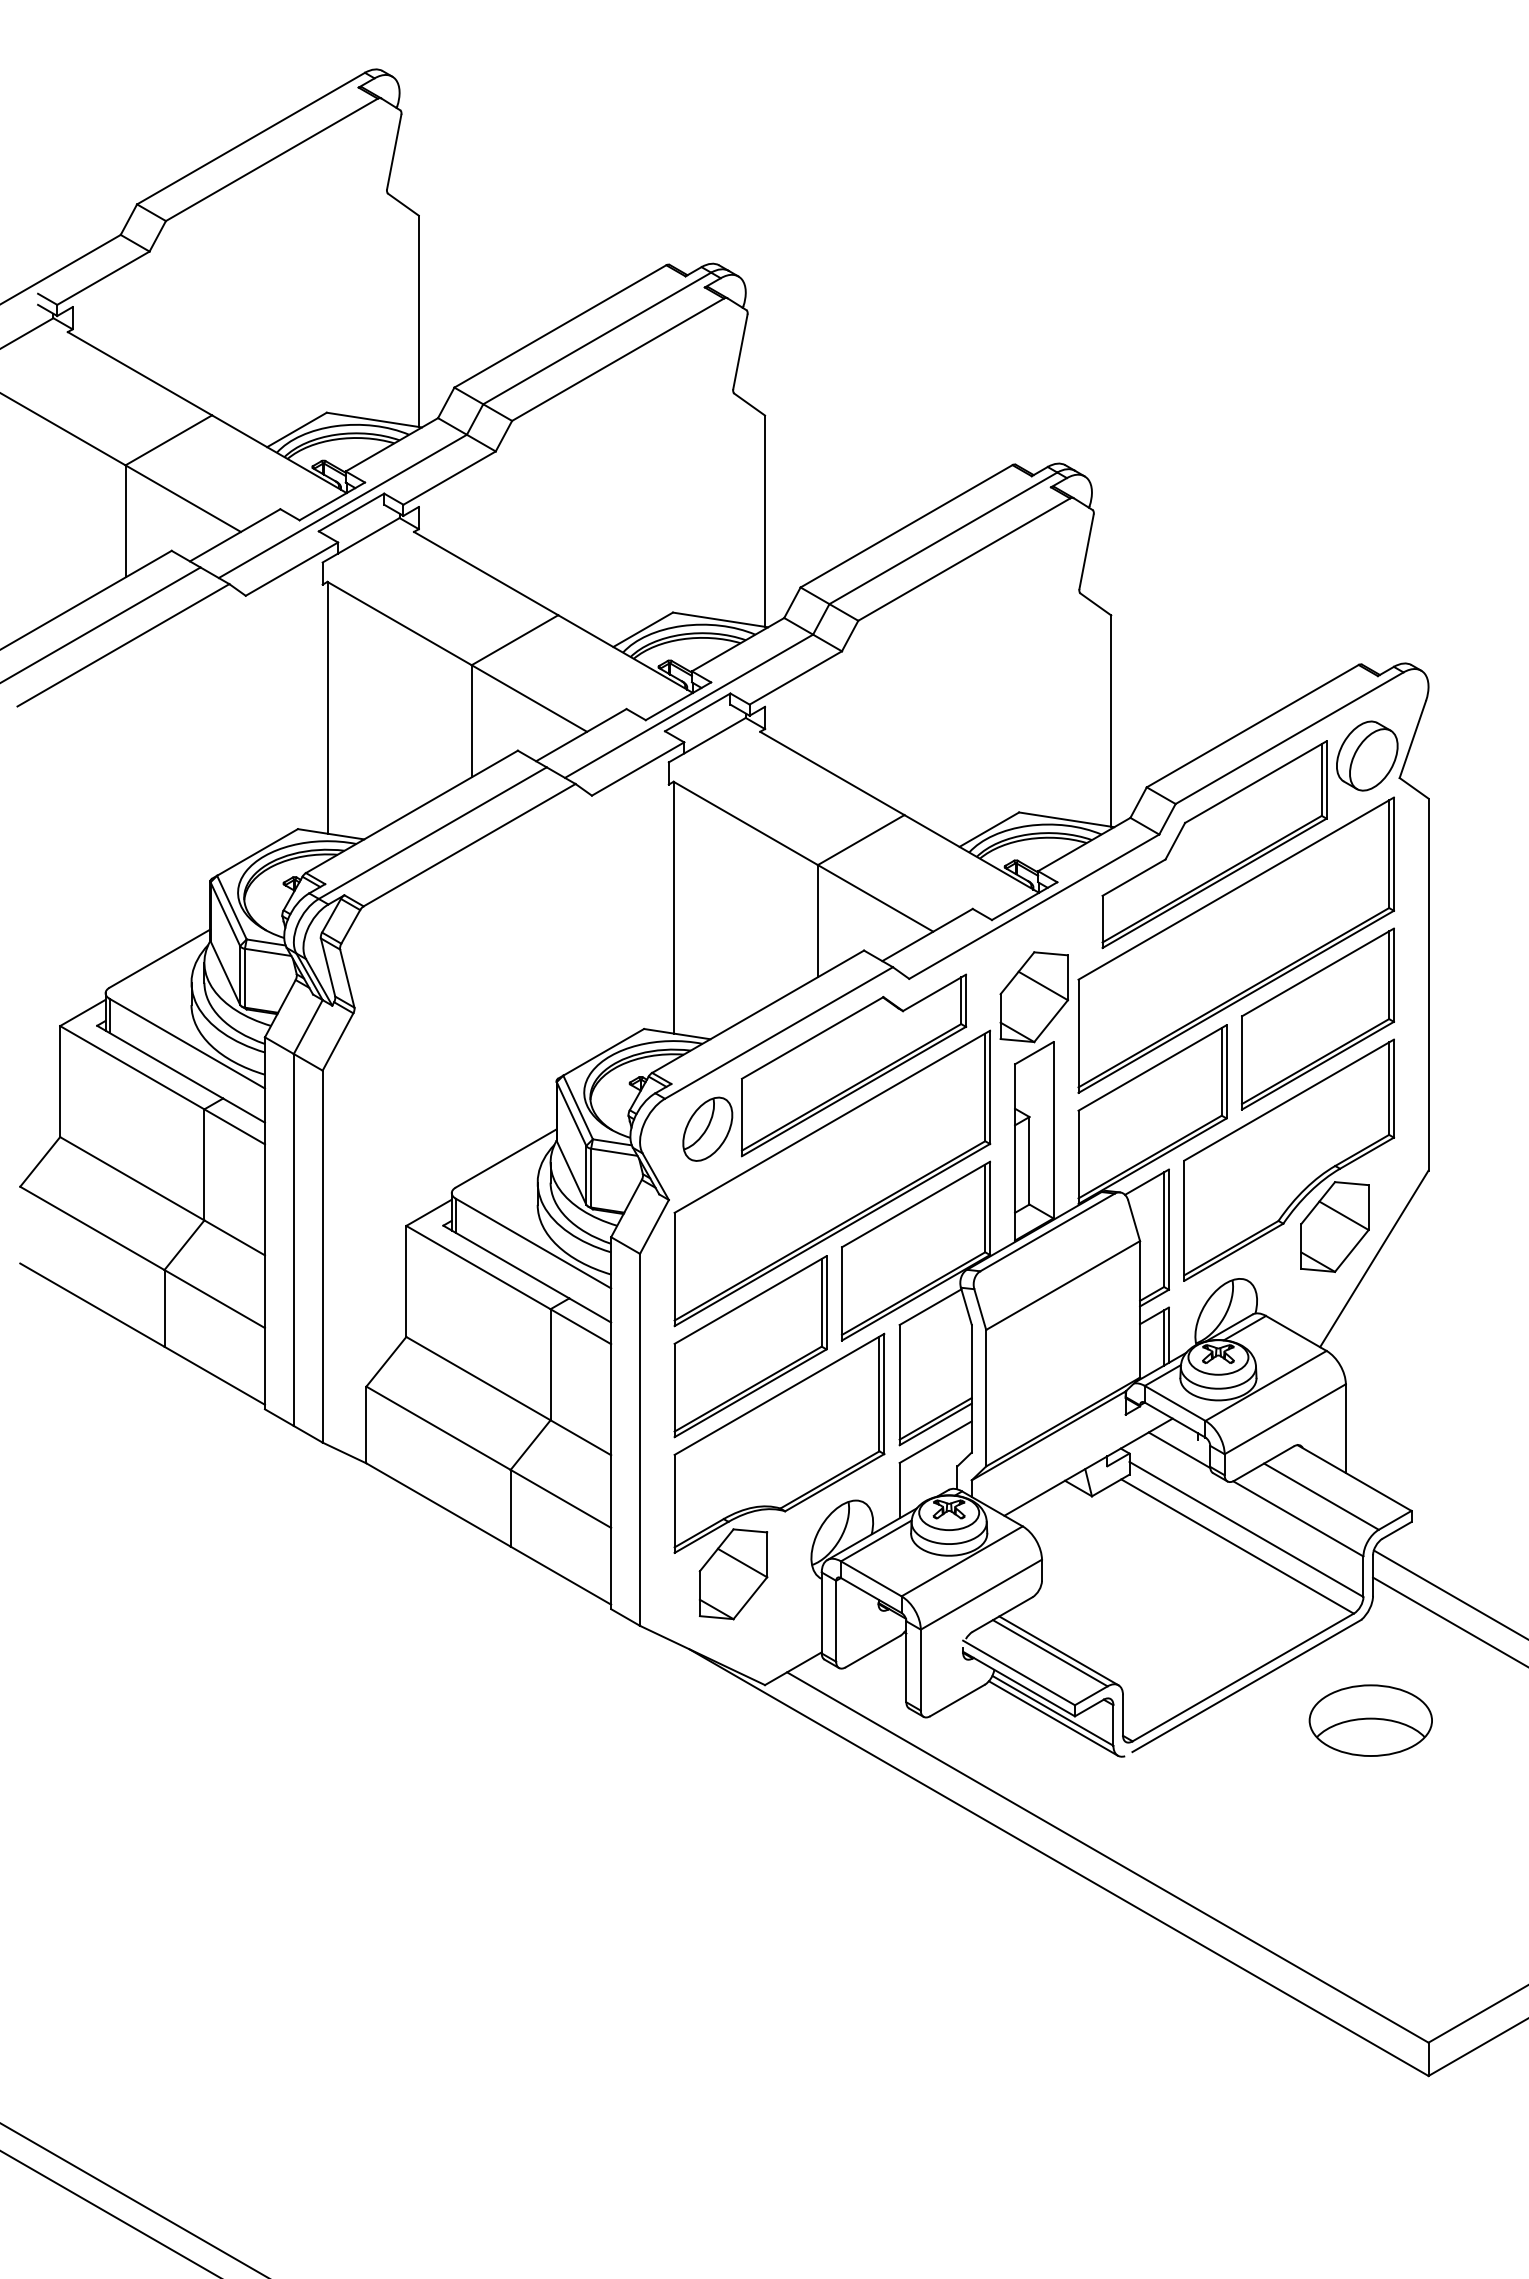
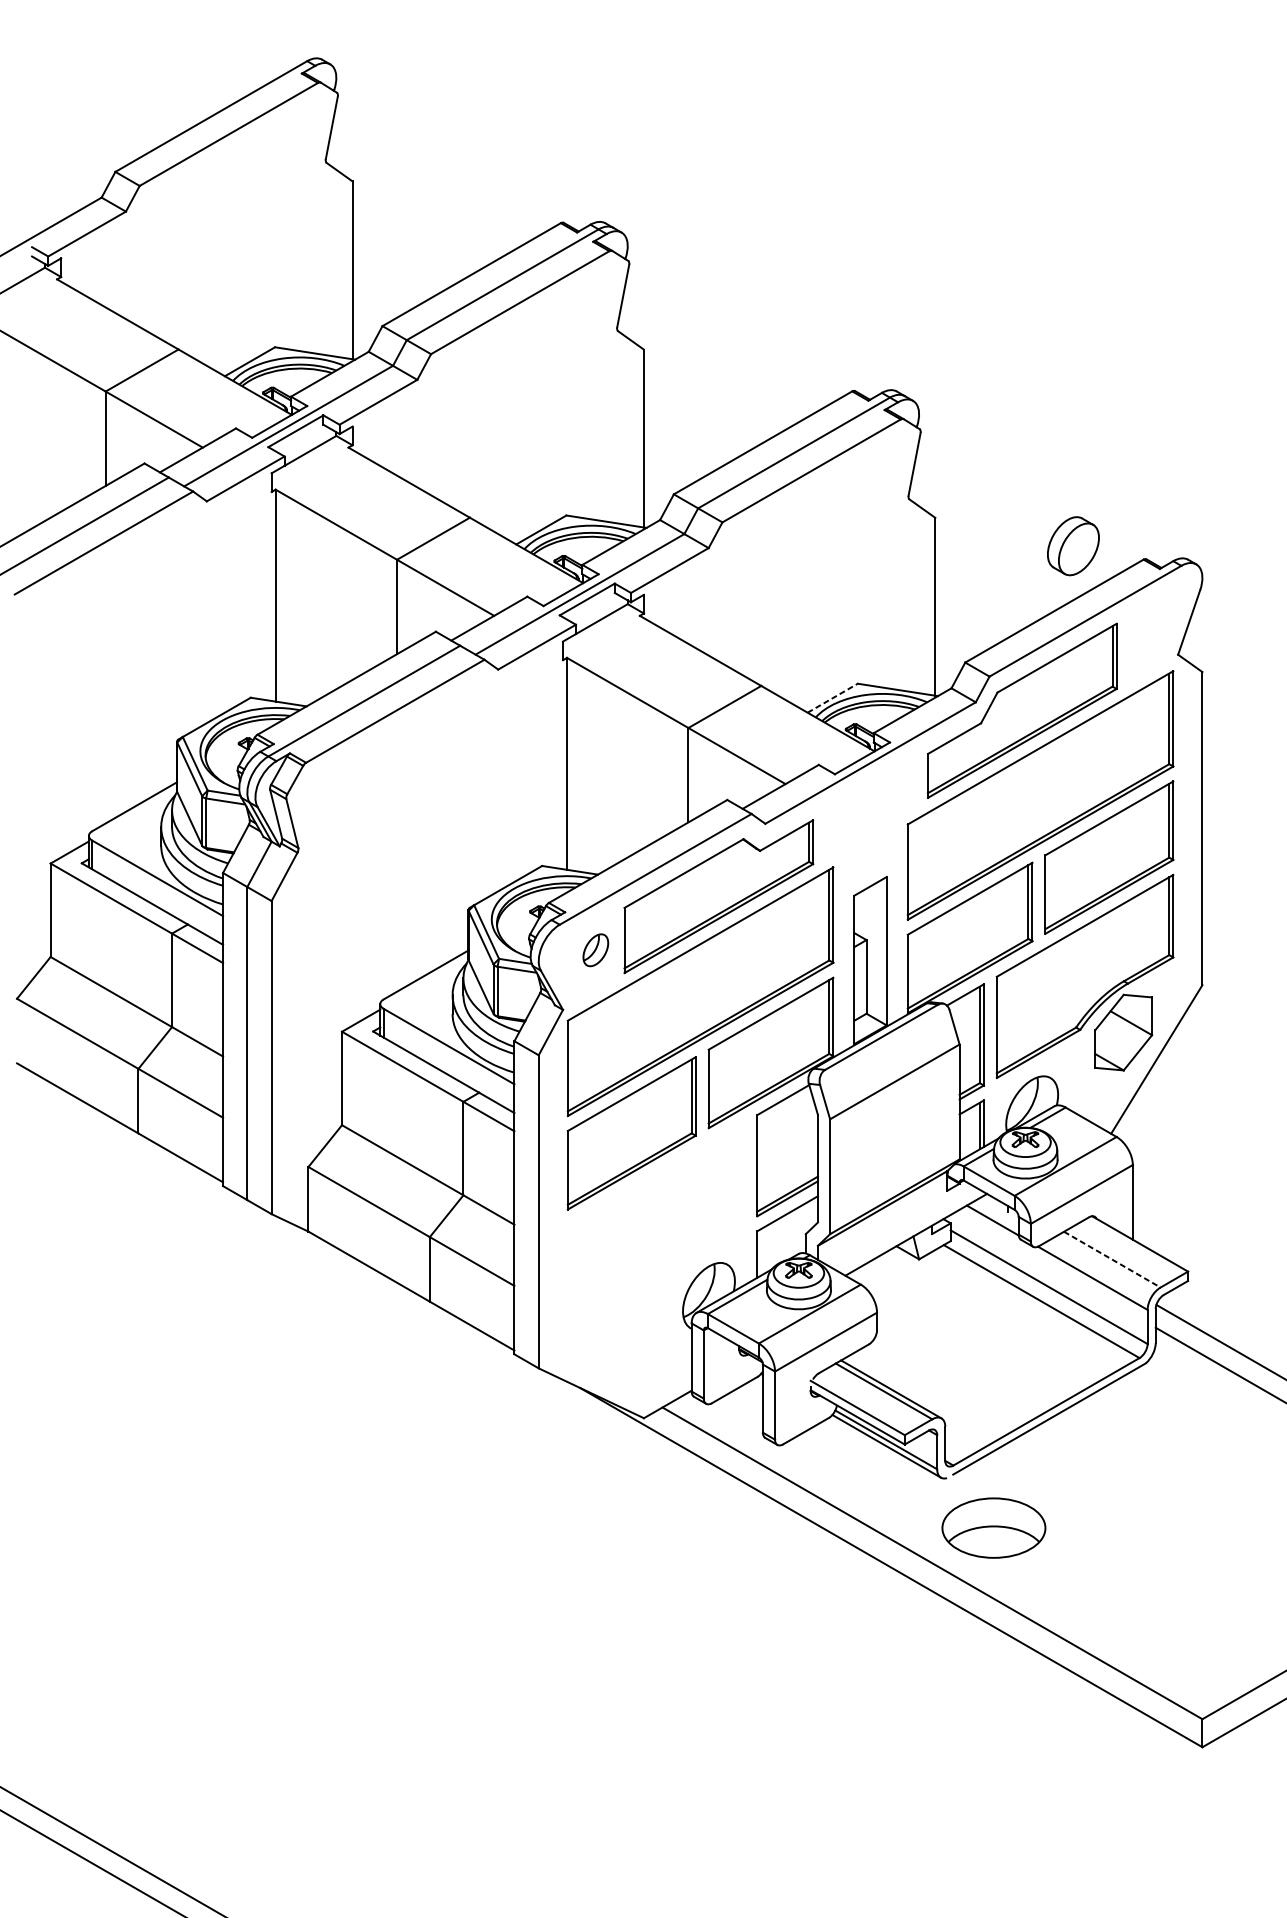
part: (1367, 755) -> (1073, 545), moved
line: (989, 829) -> (832, 698), solid -> dashed
part: (1033, 997) -> (869, 839), removed
part: (707, 1128) -> (595, 949), size x0.6
part: (779, 1476) -> (656, 1242), removed
line: (1321, 1496) -> (1112, 1259), solid -> dashed
part: (1370, 1720) -> (993, 1527), moved

